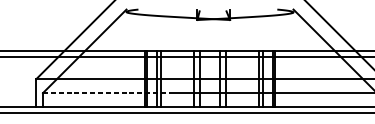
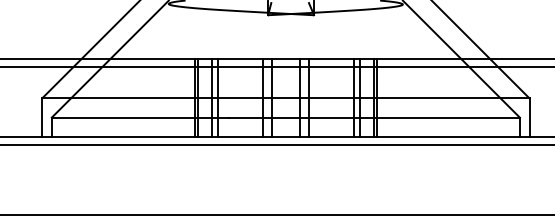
line: (106, 93) -> (140, 117), dashed -> solid

